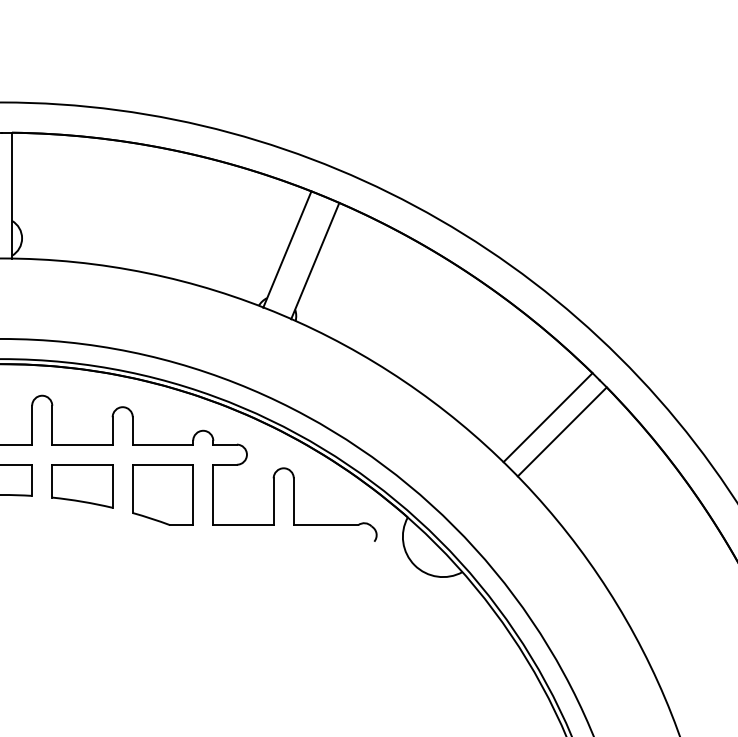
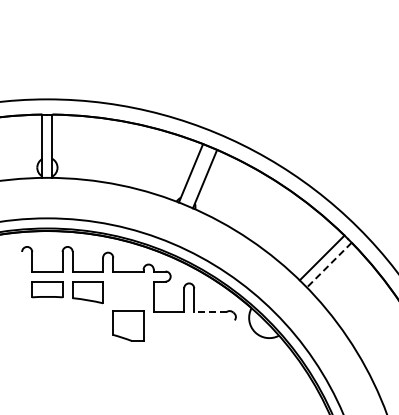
line: (562, 432) -> (329, 265), solid -> dashed
part: (163, 494) -> (128, 325), moved
line: (324, 526) -> (209, 312), solid -> dashed

